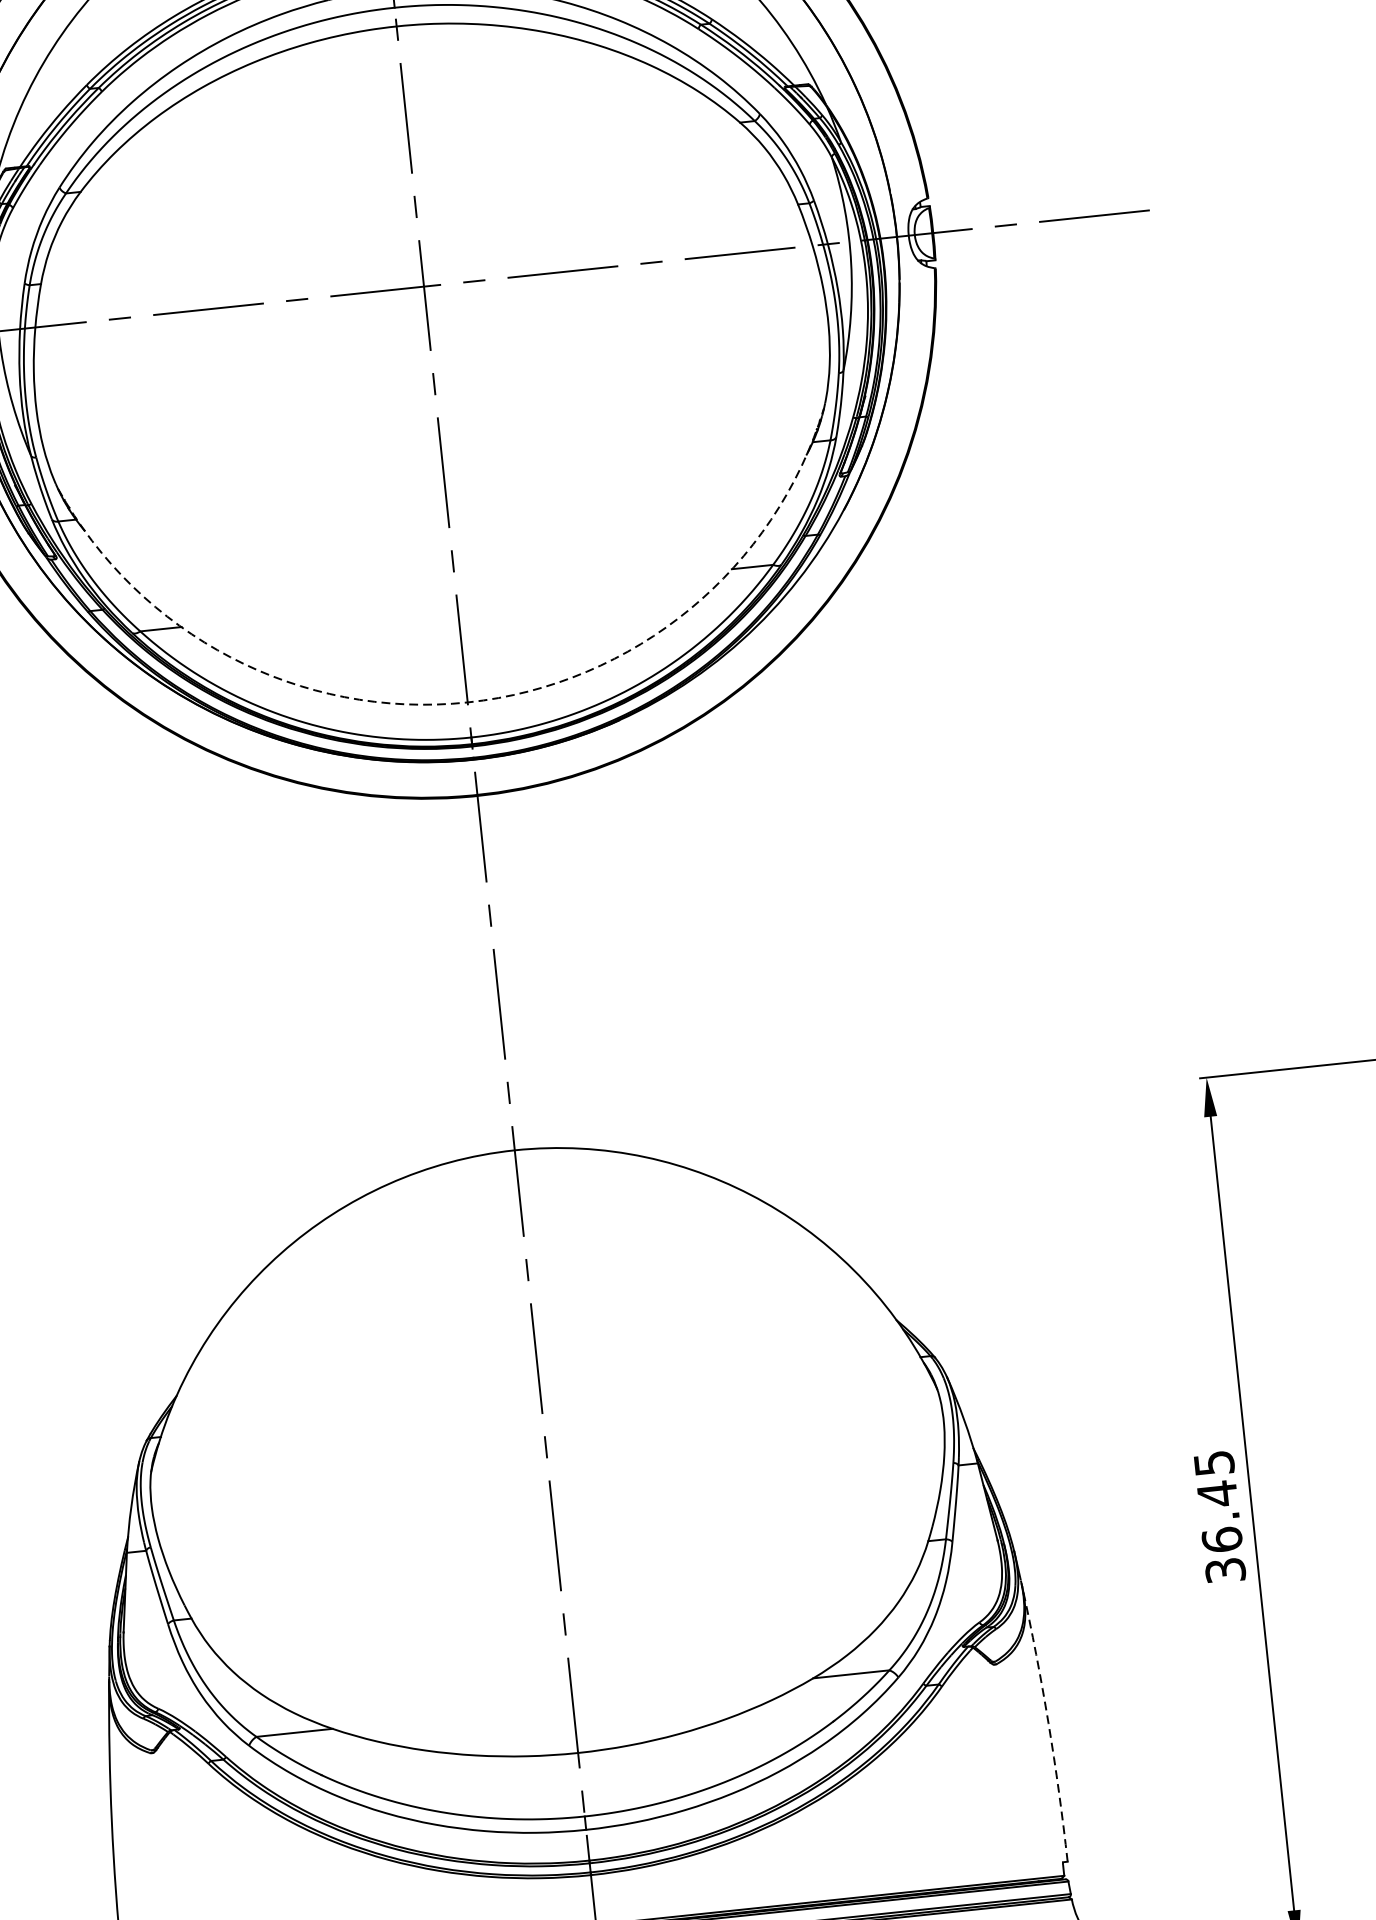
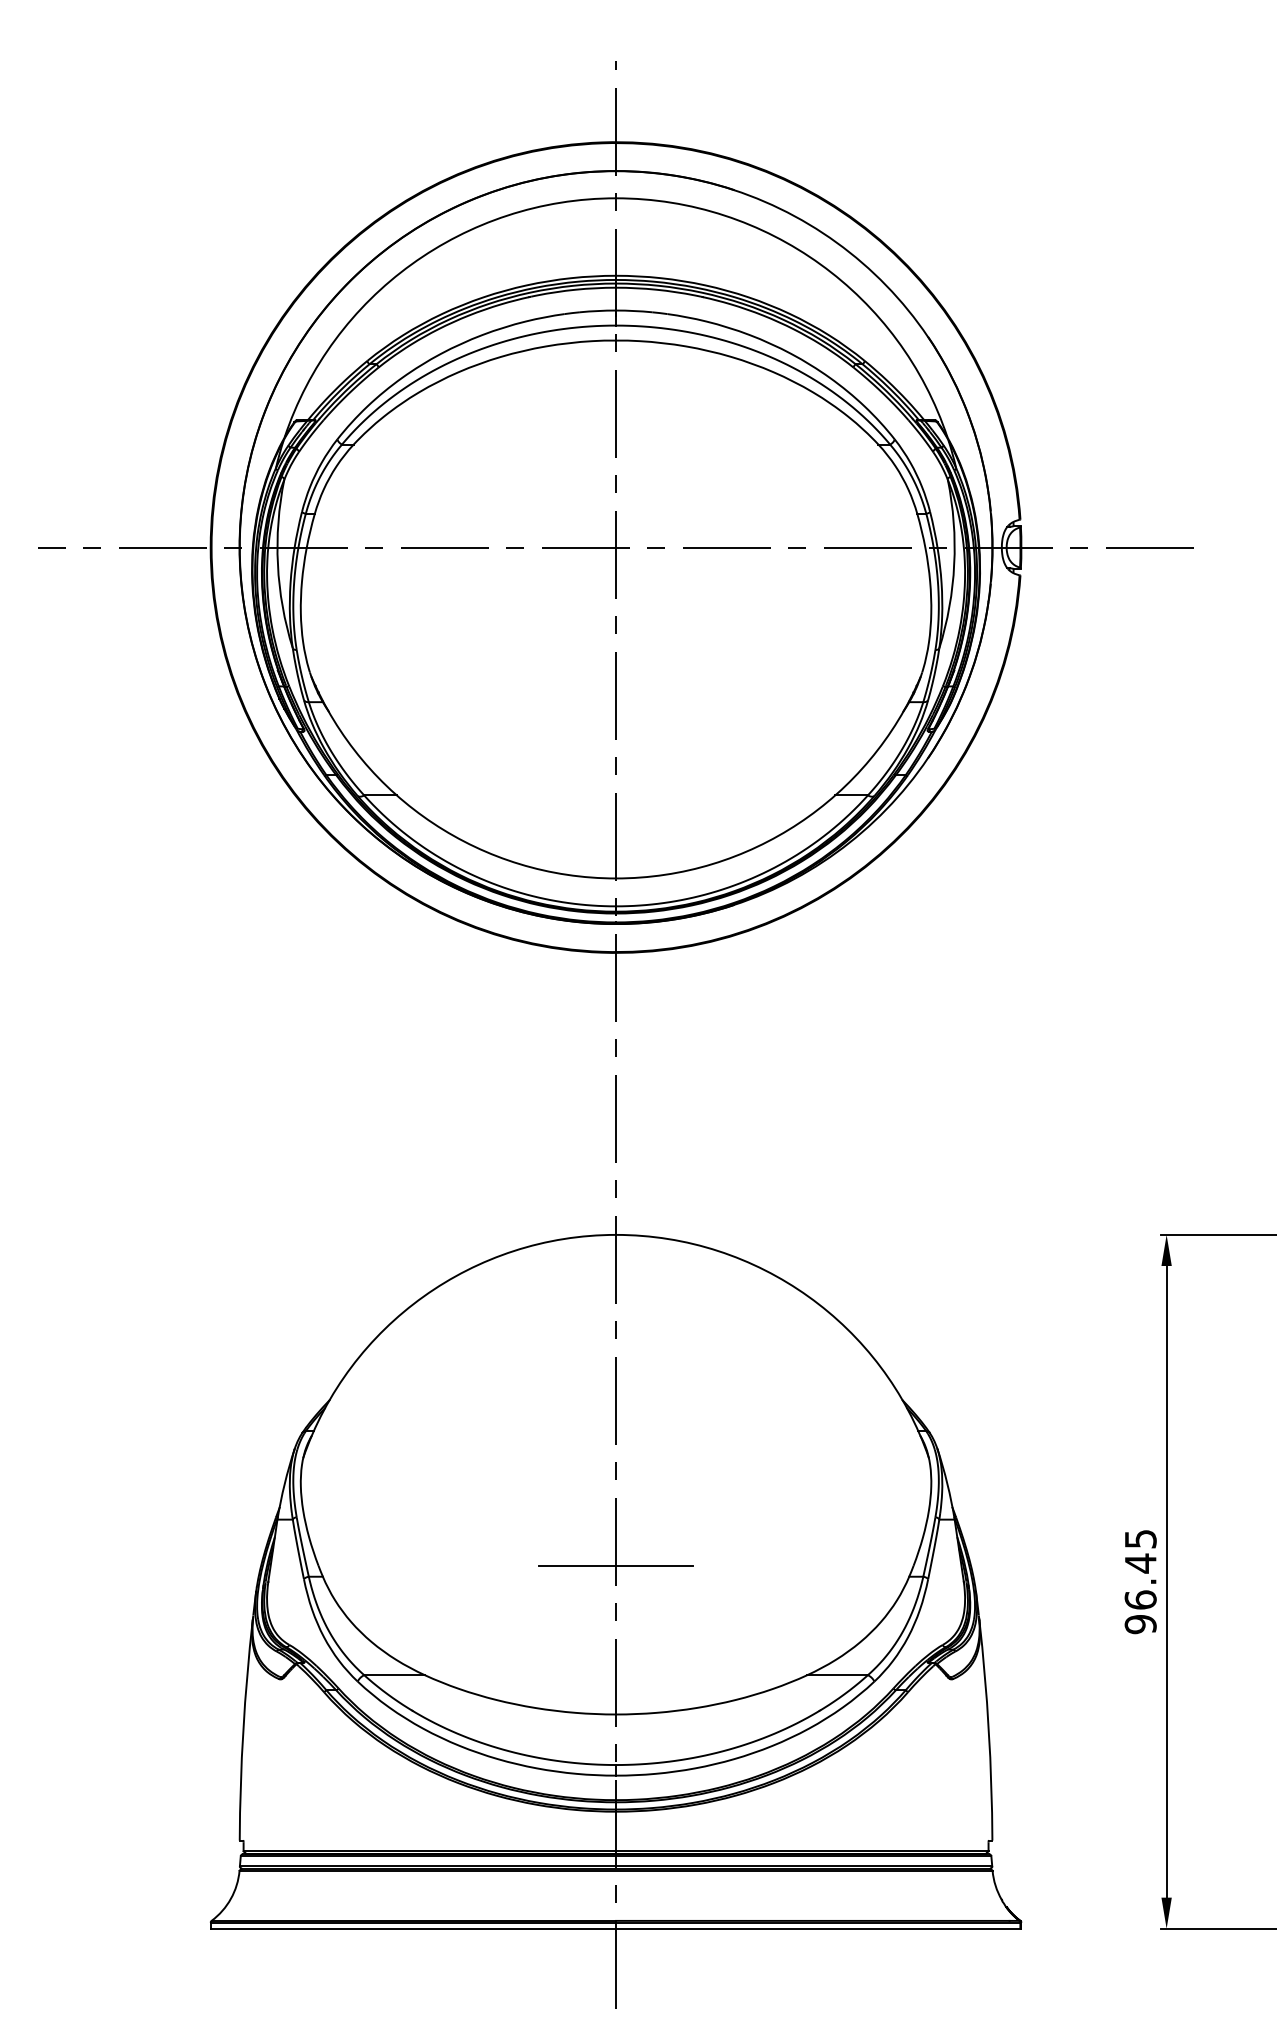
arc: (468, 702) -> (616, 878), dashed -> solid
line: (557, 1565) -> (615, 1565), added
text: (1225, 1570) -> (1140, 1624), 36.45 -> 96.45
arc: (1048, 1722) -> (988, 1729), dashed -> solid

